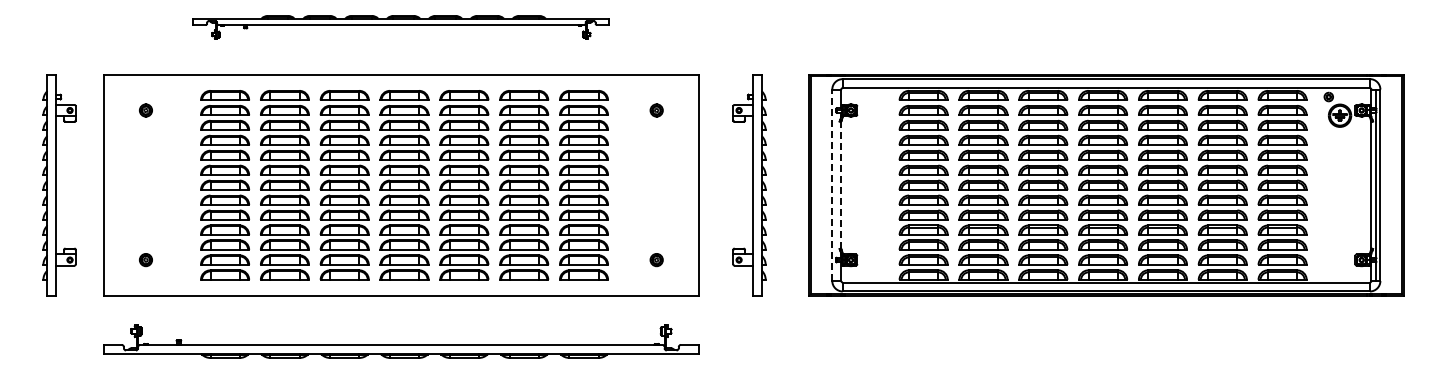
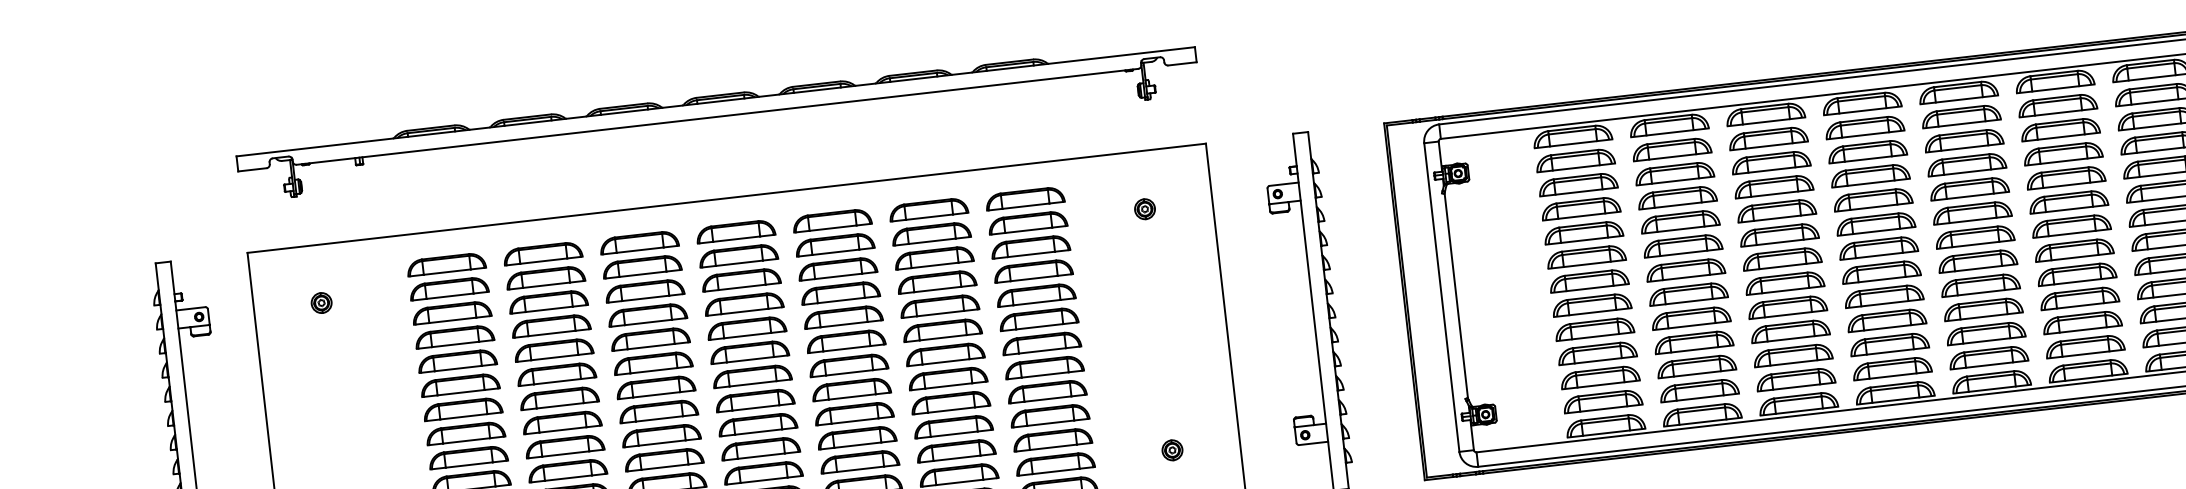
part: (401, 27) -> (718, 122), size x1.43
line: (832, 185) -> (1442, 297), dashed -> solid
line: (841, 185) -> (1456, 296), dashed -> solid

